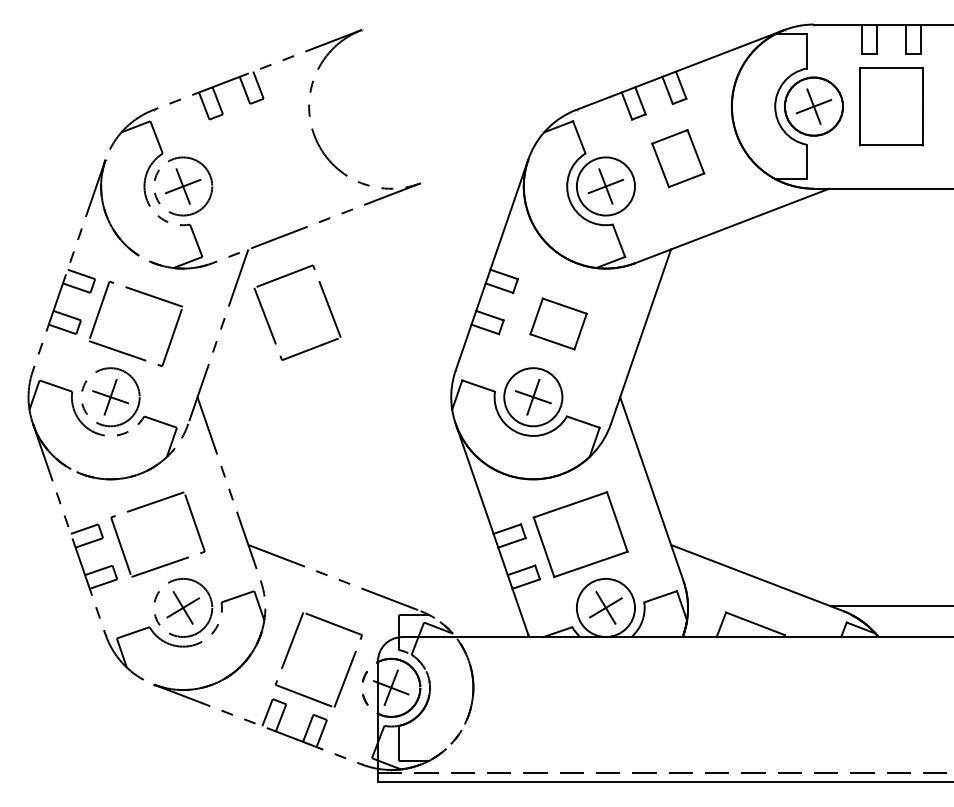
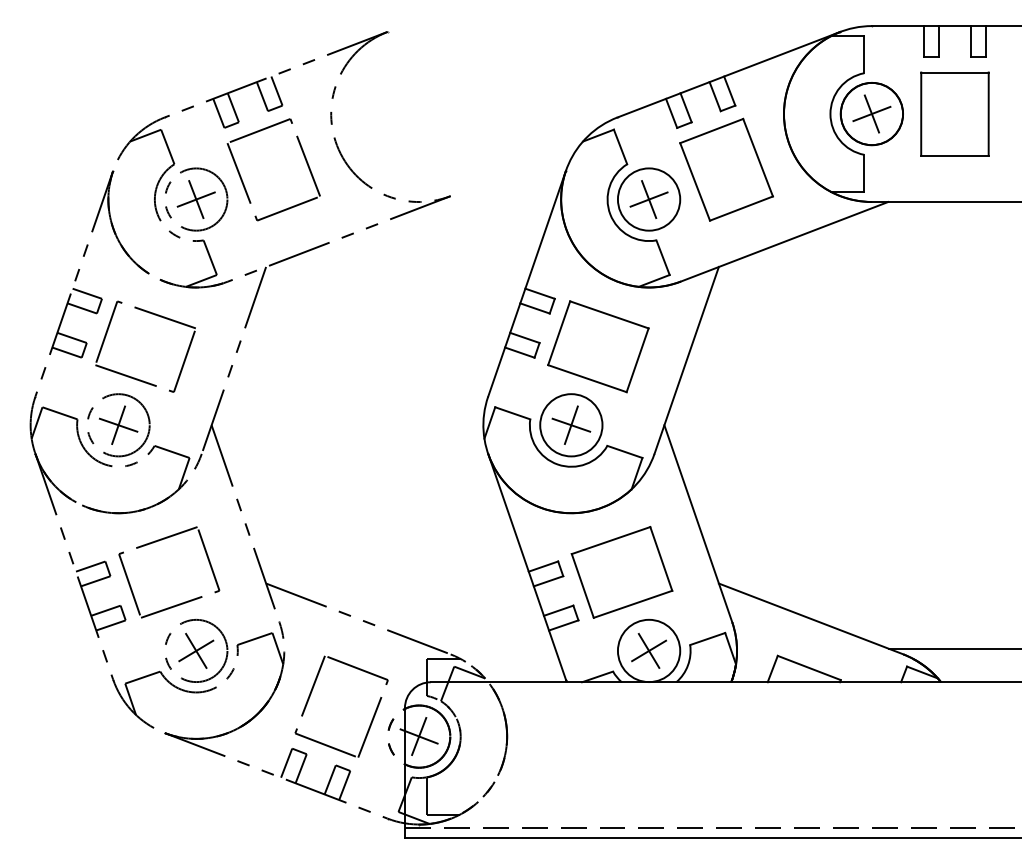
part: (678, 158) -> (726, 169), size x1.67
part: (269, 323) -> (243, 181), moved
part: (558, 323) -> (598, 346), size x1.67

